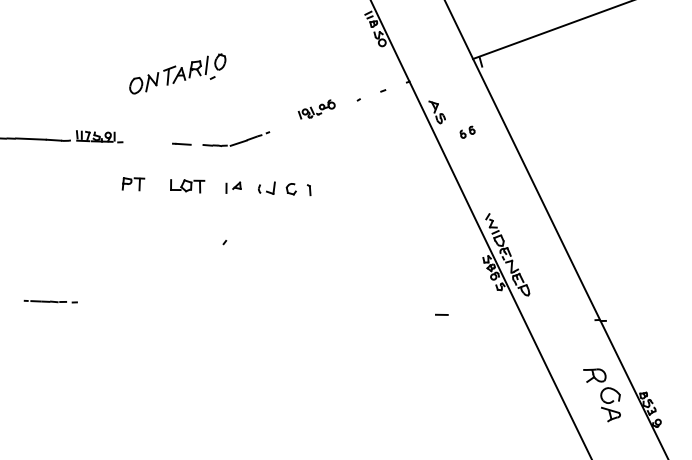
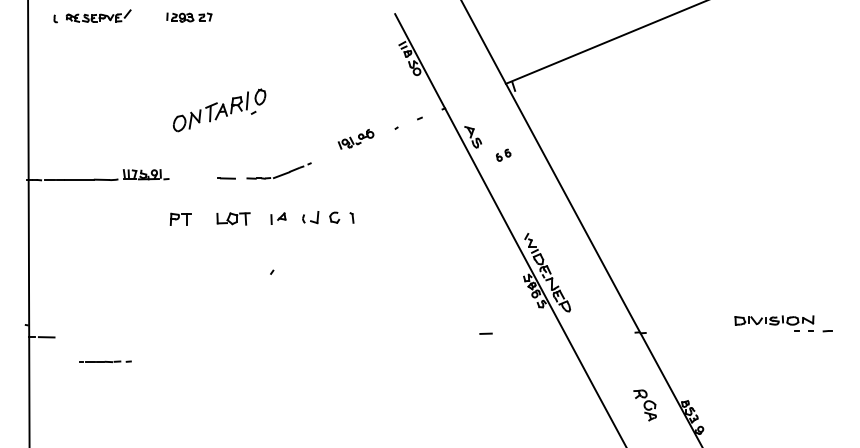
line: (50, 301) -> (105, 361), moved
part: (601, 395) -> (644, 405), size x0.6

